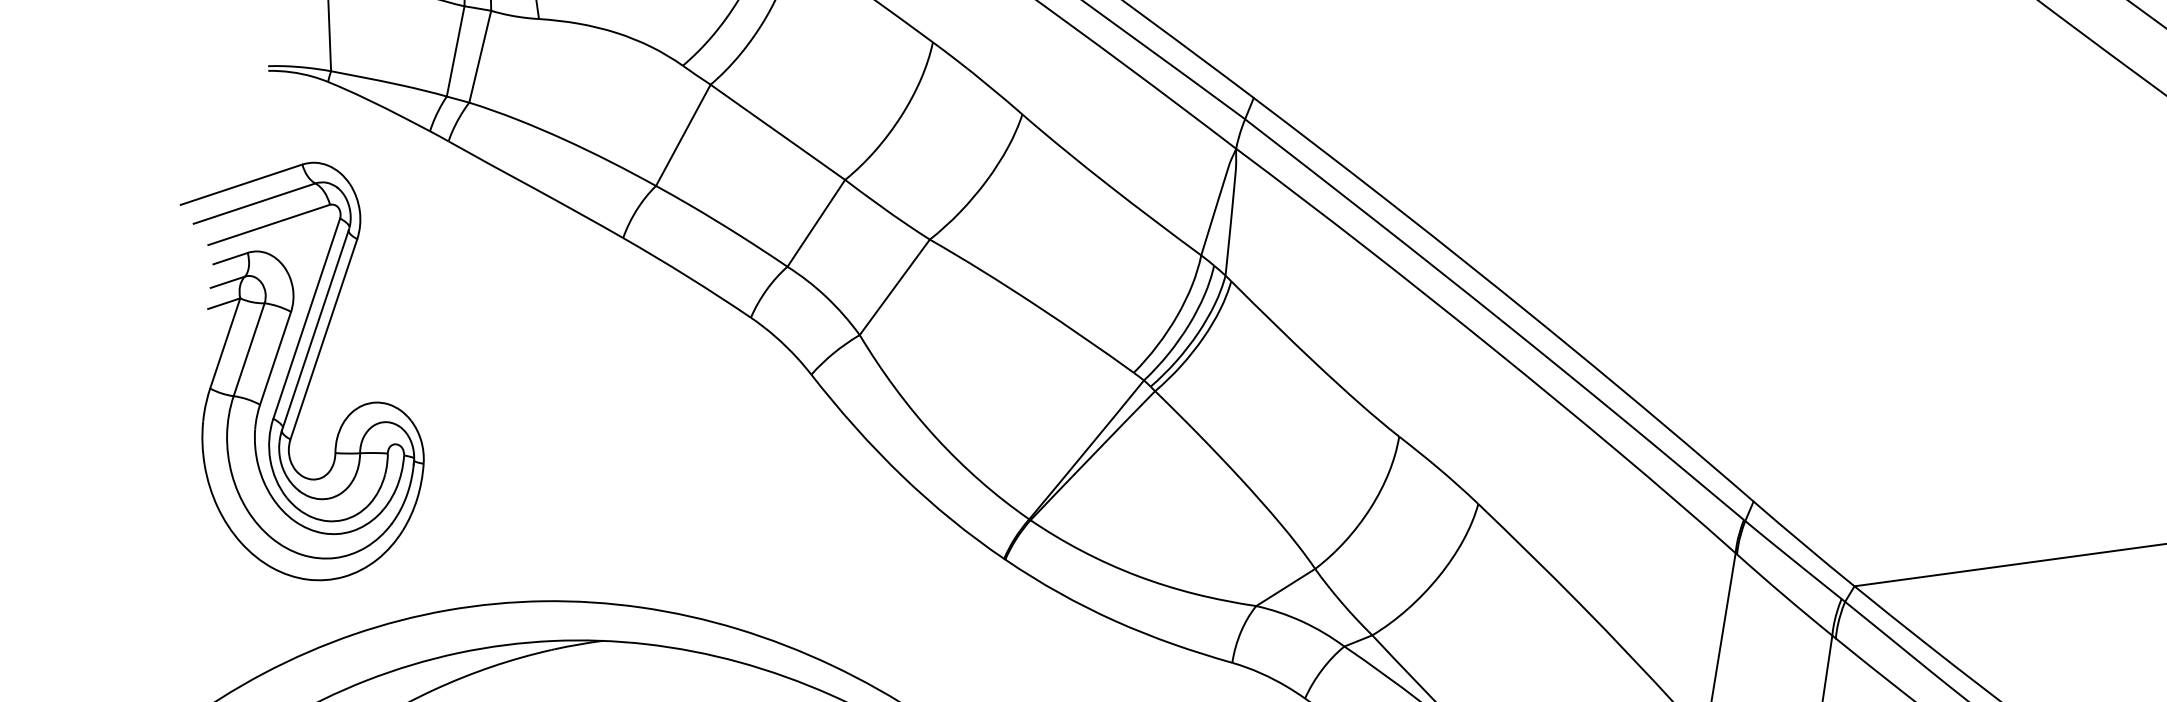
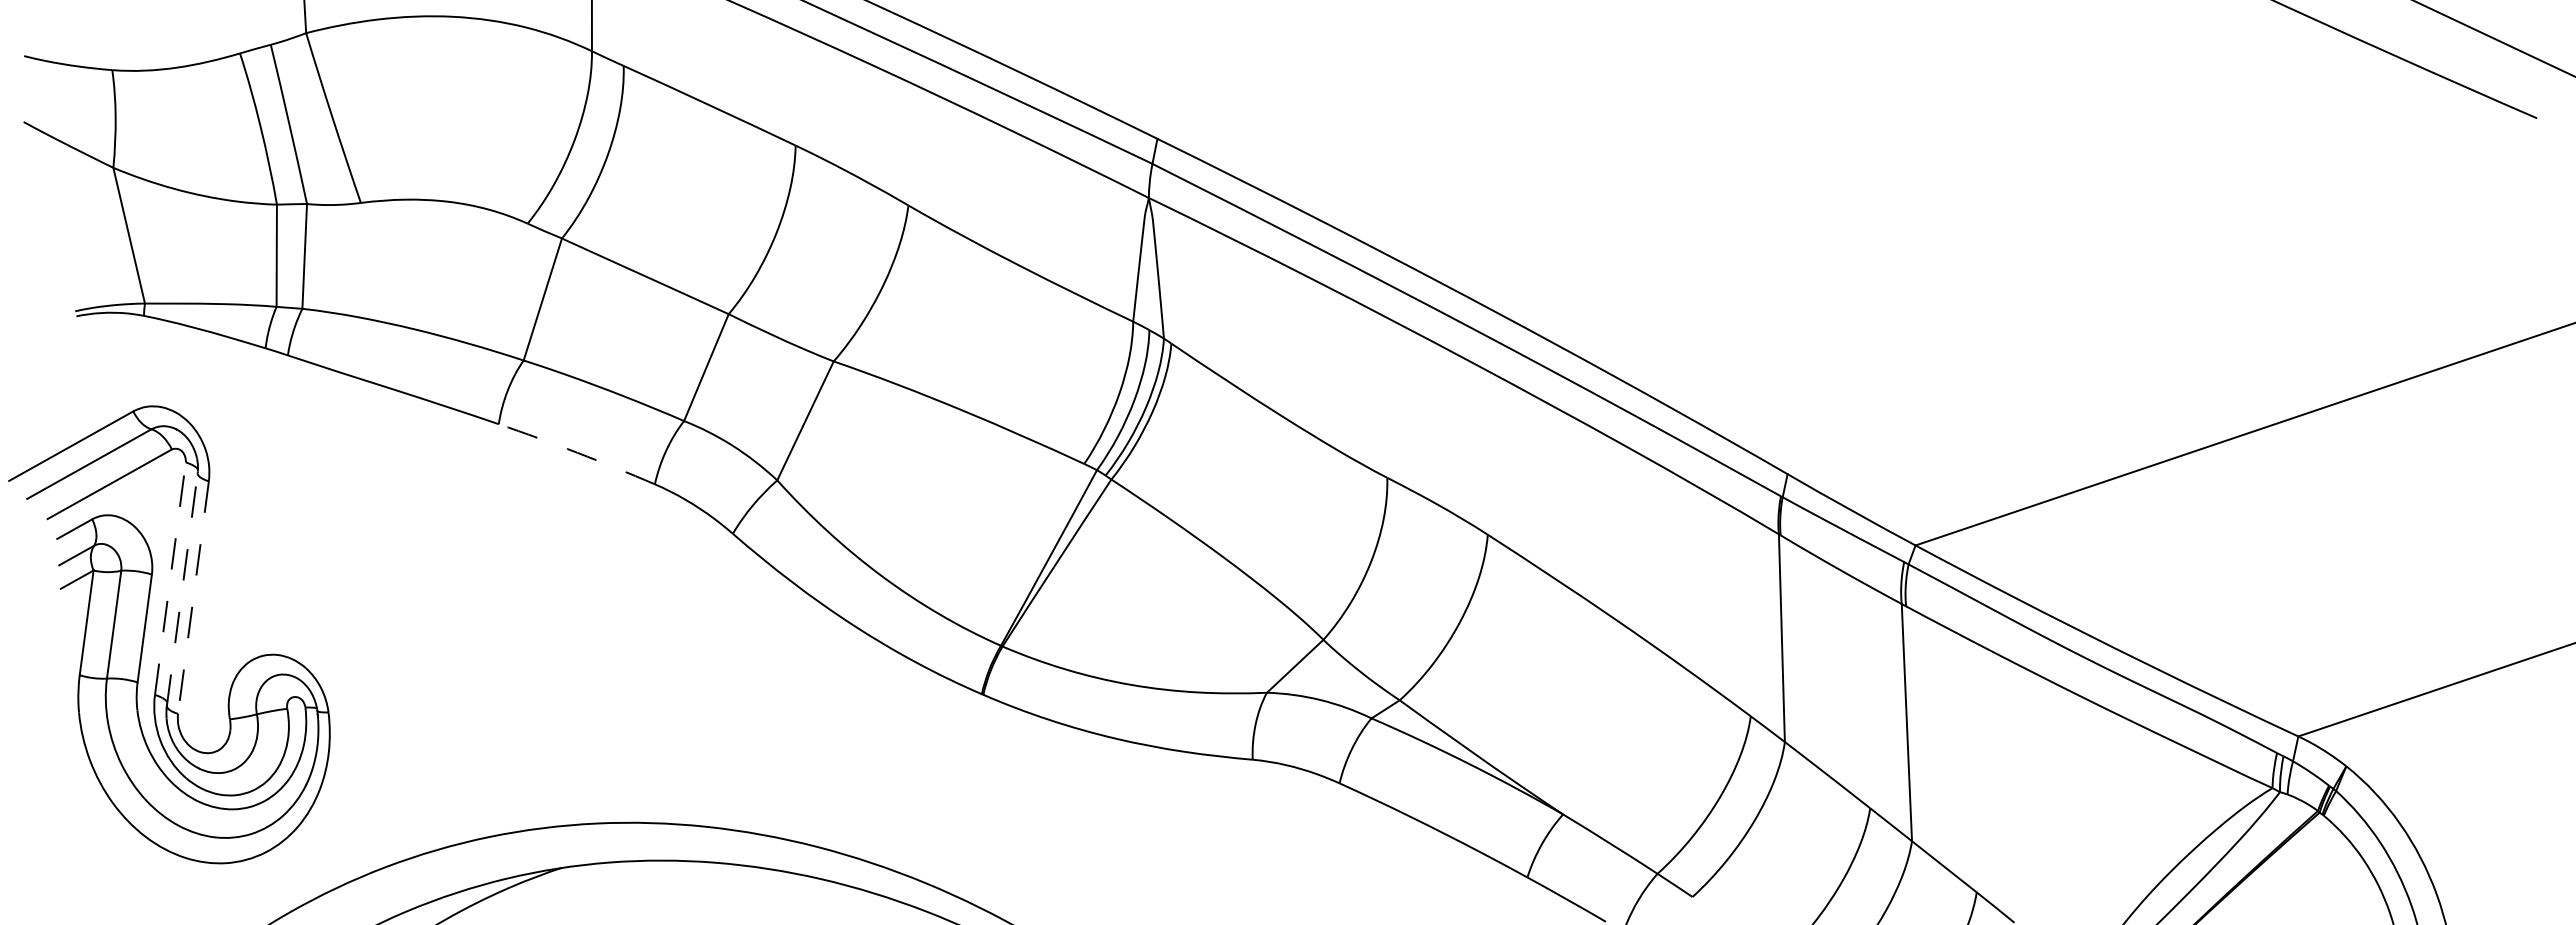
arc: (687, 276) -> (577, 452), solid -> dashed
line: (306, 318) -> (170, 578), solid -> dashed
line: (315, 330) -> (182, 589), solid -> dashed
line: (323, 340) -> (193, 598), solid -> dashed

